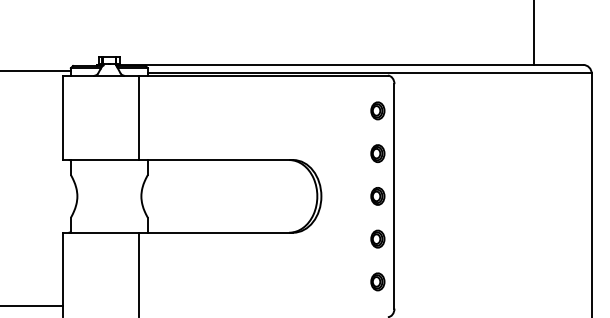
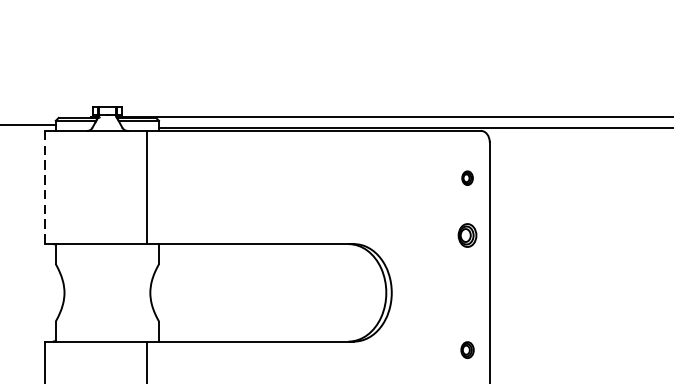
part: (377, 110) -> (467, 177), size x0.6
line: (62, 118) -> (44, 188), solid -> dashed
part: (377, 196) -> (467, 293), removed
part: (377, 238) -> (467, 349), size x0.7

